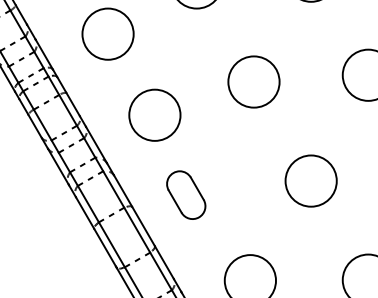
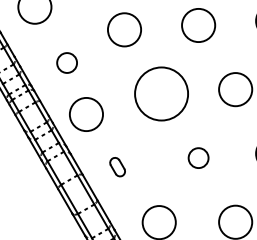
circle: (107, 33) -> (66, 62), size x0.6
circle: (253, 81) -> (161, 93), size x1.6
circle: (155, 115) -> (86, 114), moved
circle: (311, 180) -> (198, 157), size x0.6
part: (185, 194) -> (117, 166), size x0.6

